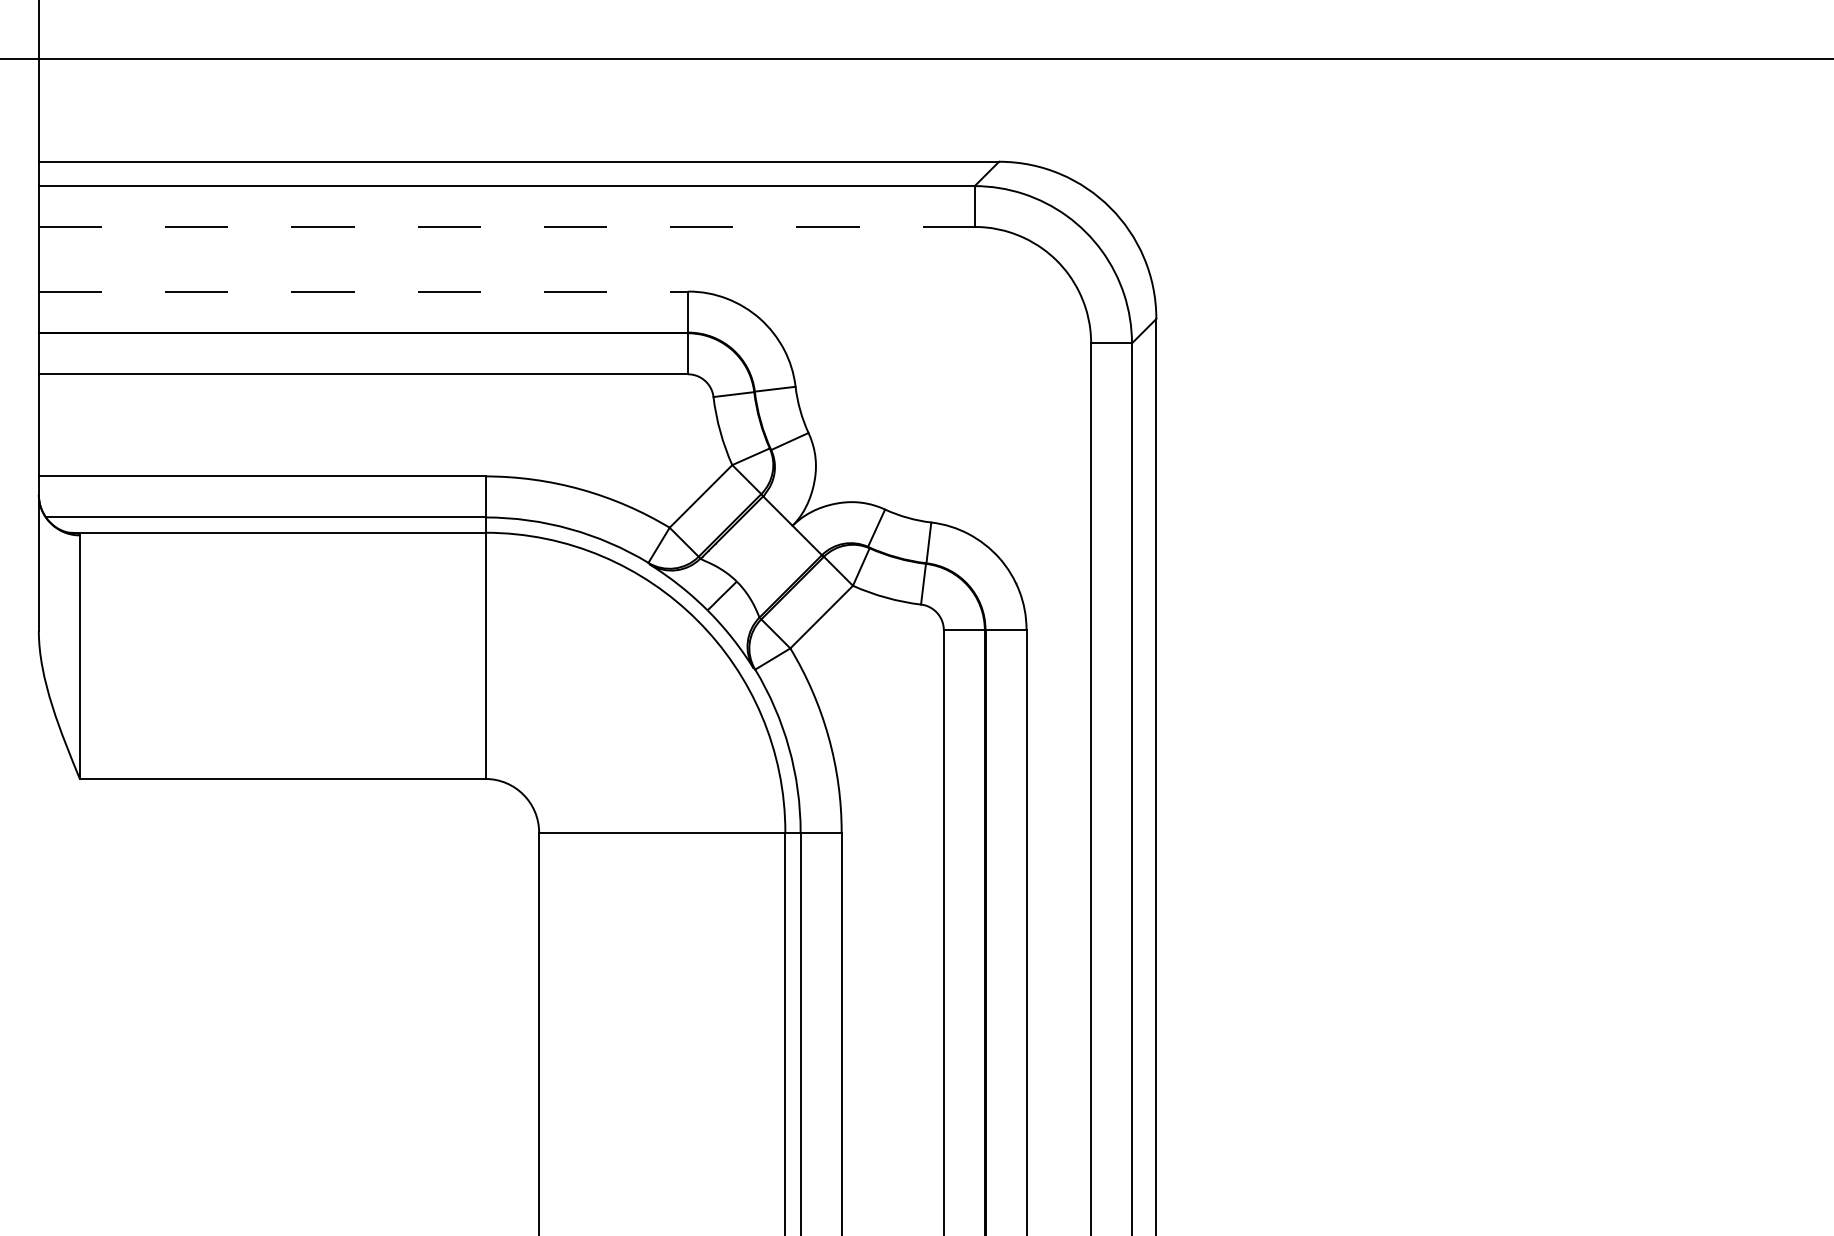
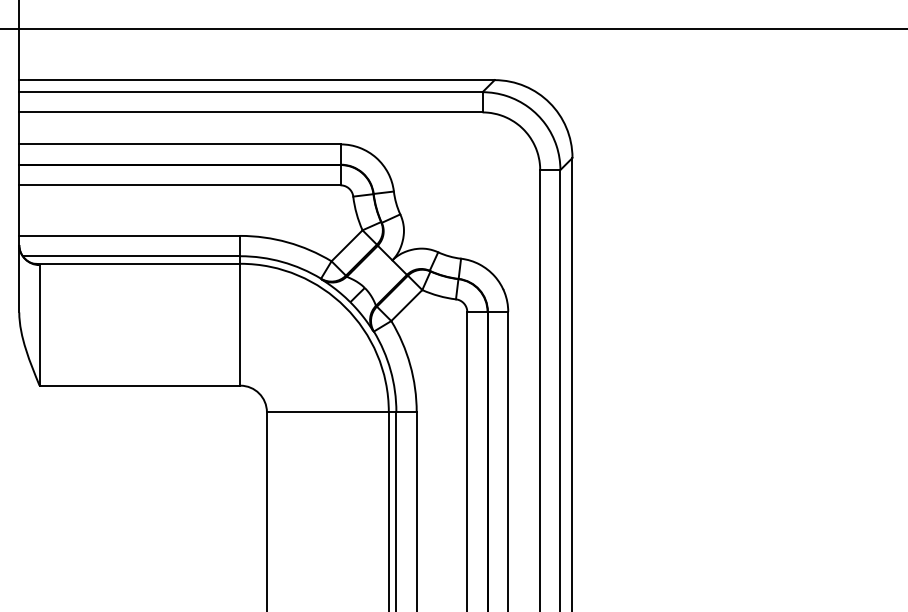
line: (505, 227) -> (250, 112), dashed -> solid
line: (364, 291) -> (180, 144), dashed -> solid

